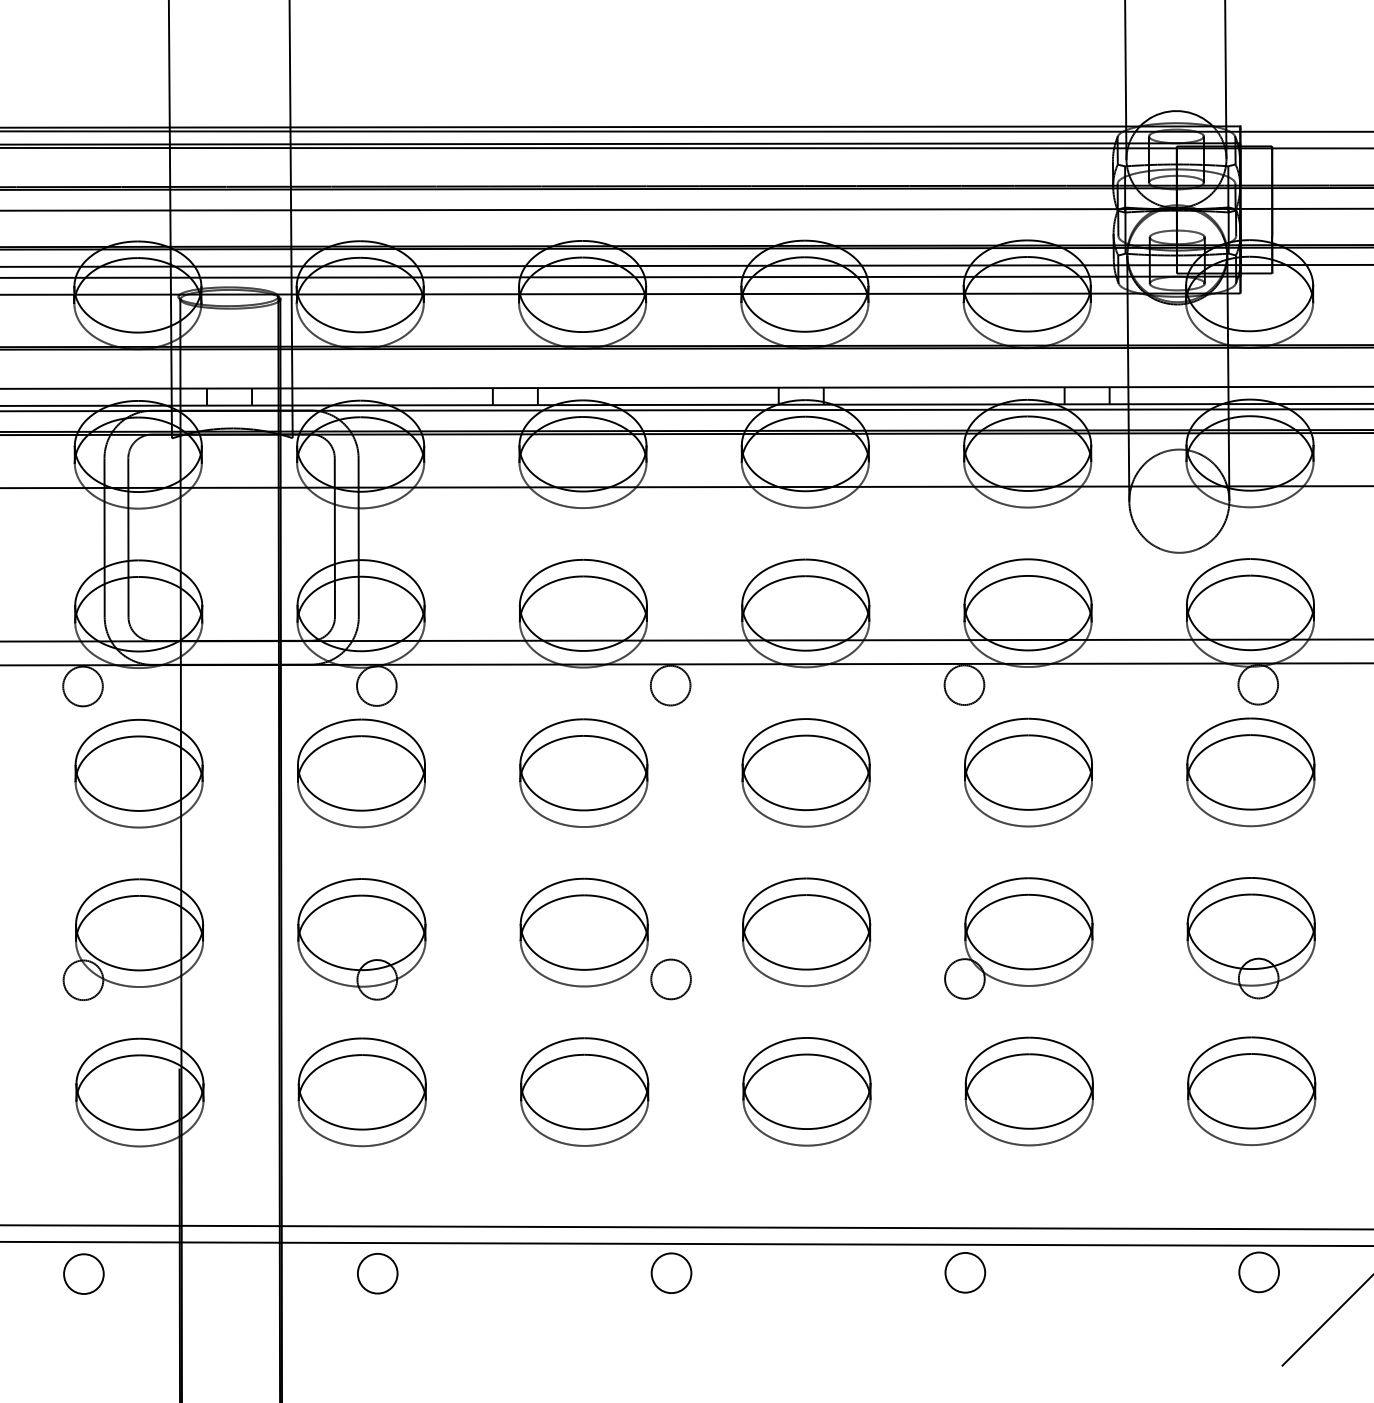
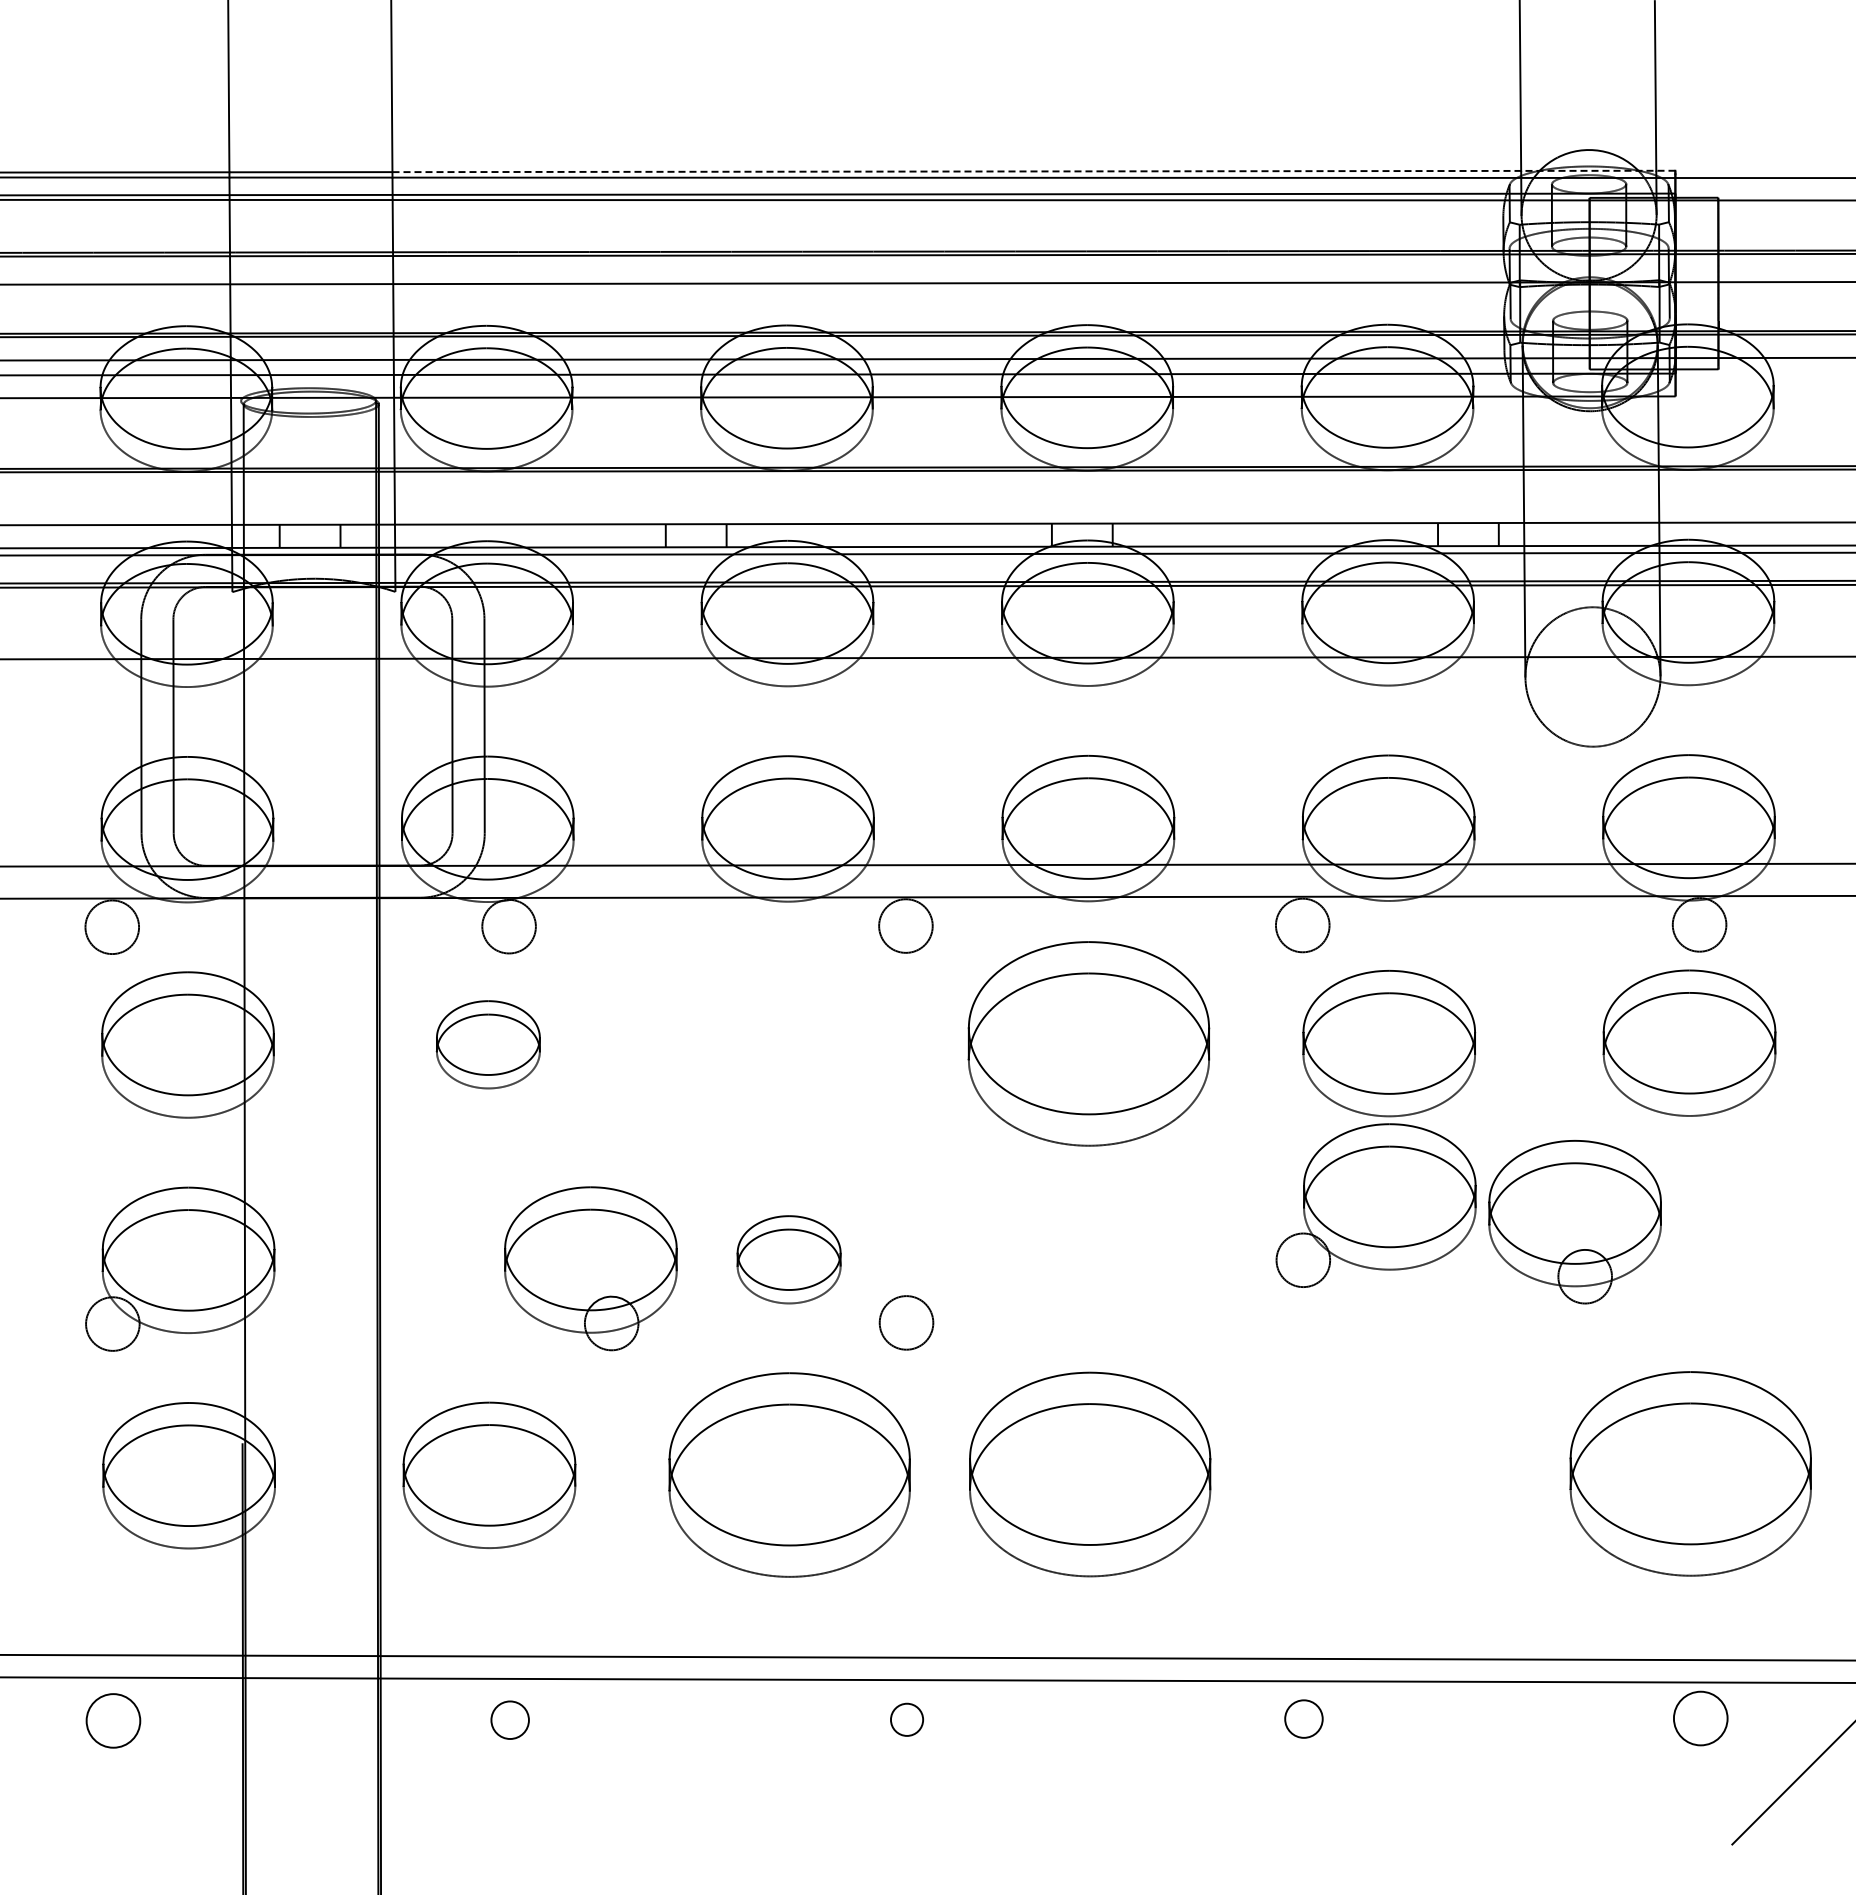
line: (765, 126) -> (1034, 171), solid -> dashed
part: (583, 772) -> (788, 1043), removed
part: (805, 772) -> (1088, 1043), size x1.4
part: (361, 773) -> (488, 1044), size x0.6
part: (806, 931) -> (1089, 1258), removed
part: (583, 932) -> (788, 1259), size x0.6
part: (1018, 938) -> (1375, 1205), moved
part: (1250, 938) -> (1574, 1222), moved
part: (361, 939) -> (590, 1268), moved
part: (1029, 1090) -> (1390, 1473), removed
part: (1251, 1090) -> (1690, 1473), size x1.4
part: (584, 1091) -> (789, 1474), size x1.4
part: (806, 1091) -> (1089, 1474), size x1.4
circle: (965, 1272) -> (1303, 1718), size x0.7
circle: (377, 1273) -> (509, 1719), size x0.7
circle: (671, 1273) -> (906, 1719), size x0.6

